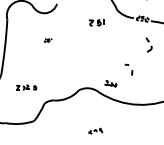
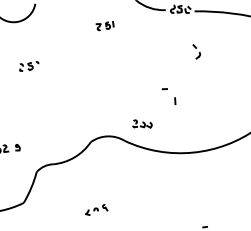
part: (96, 22) -> (104, 25), size x0.71
part: (47, 40) -> (27, 66), size x1.67
part: (148, 45) -> (196, 52), size x0.62
part: (95, 130) -> (95, 209), moved

